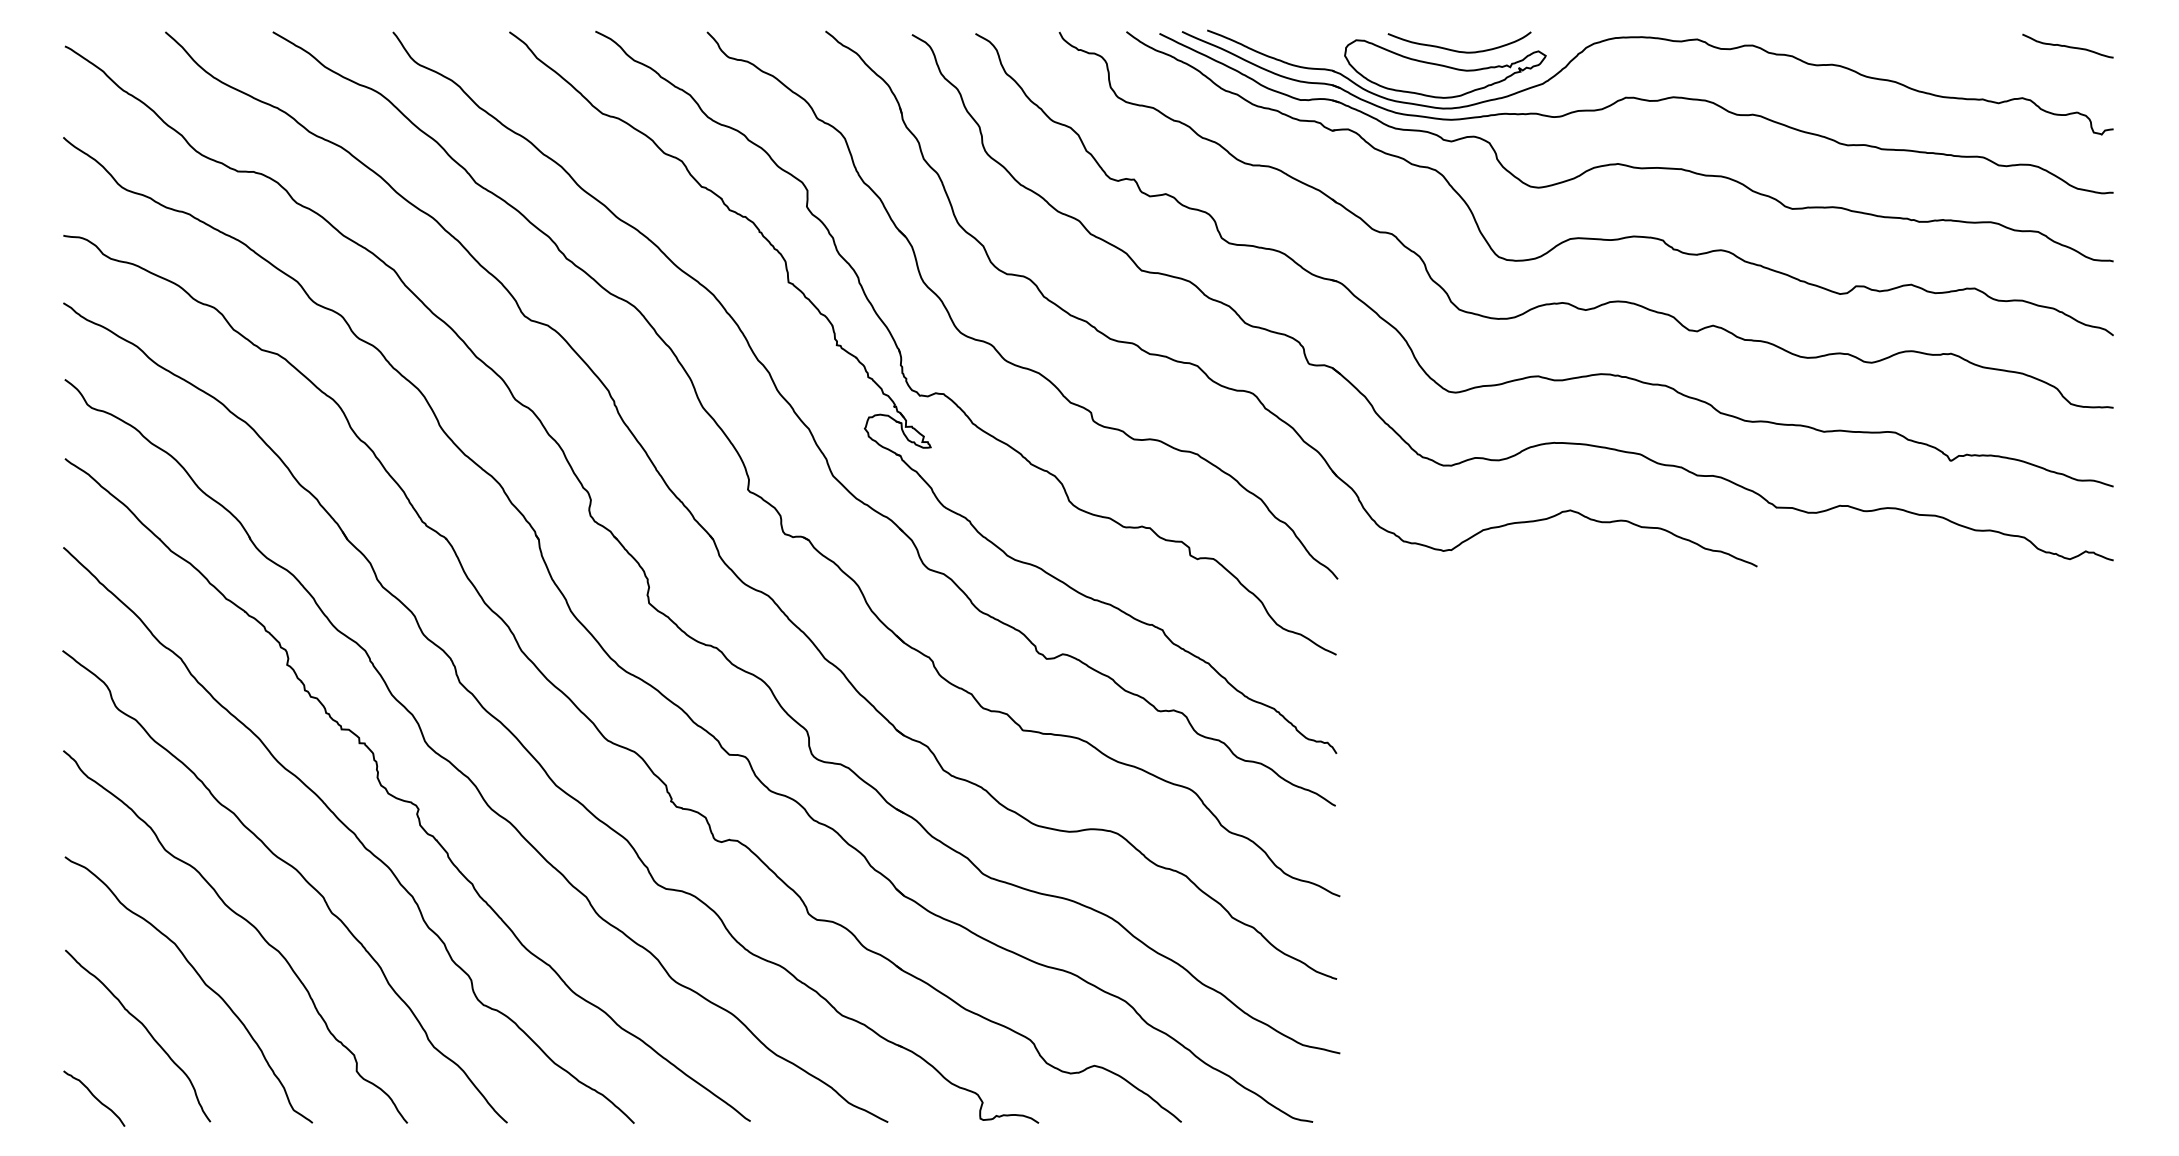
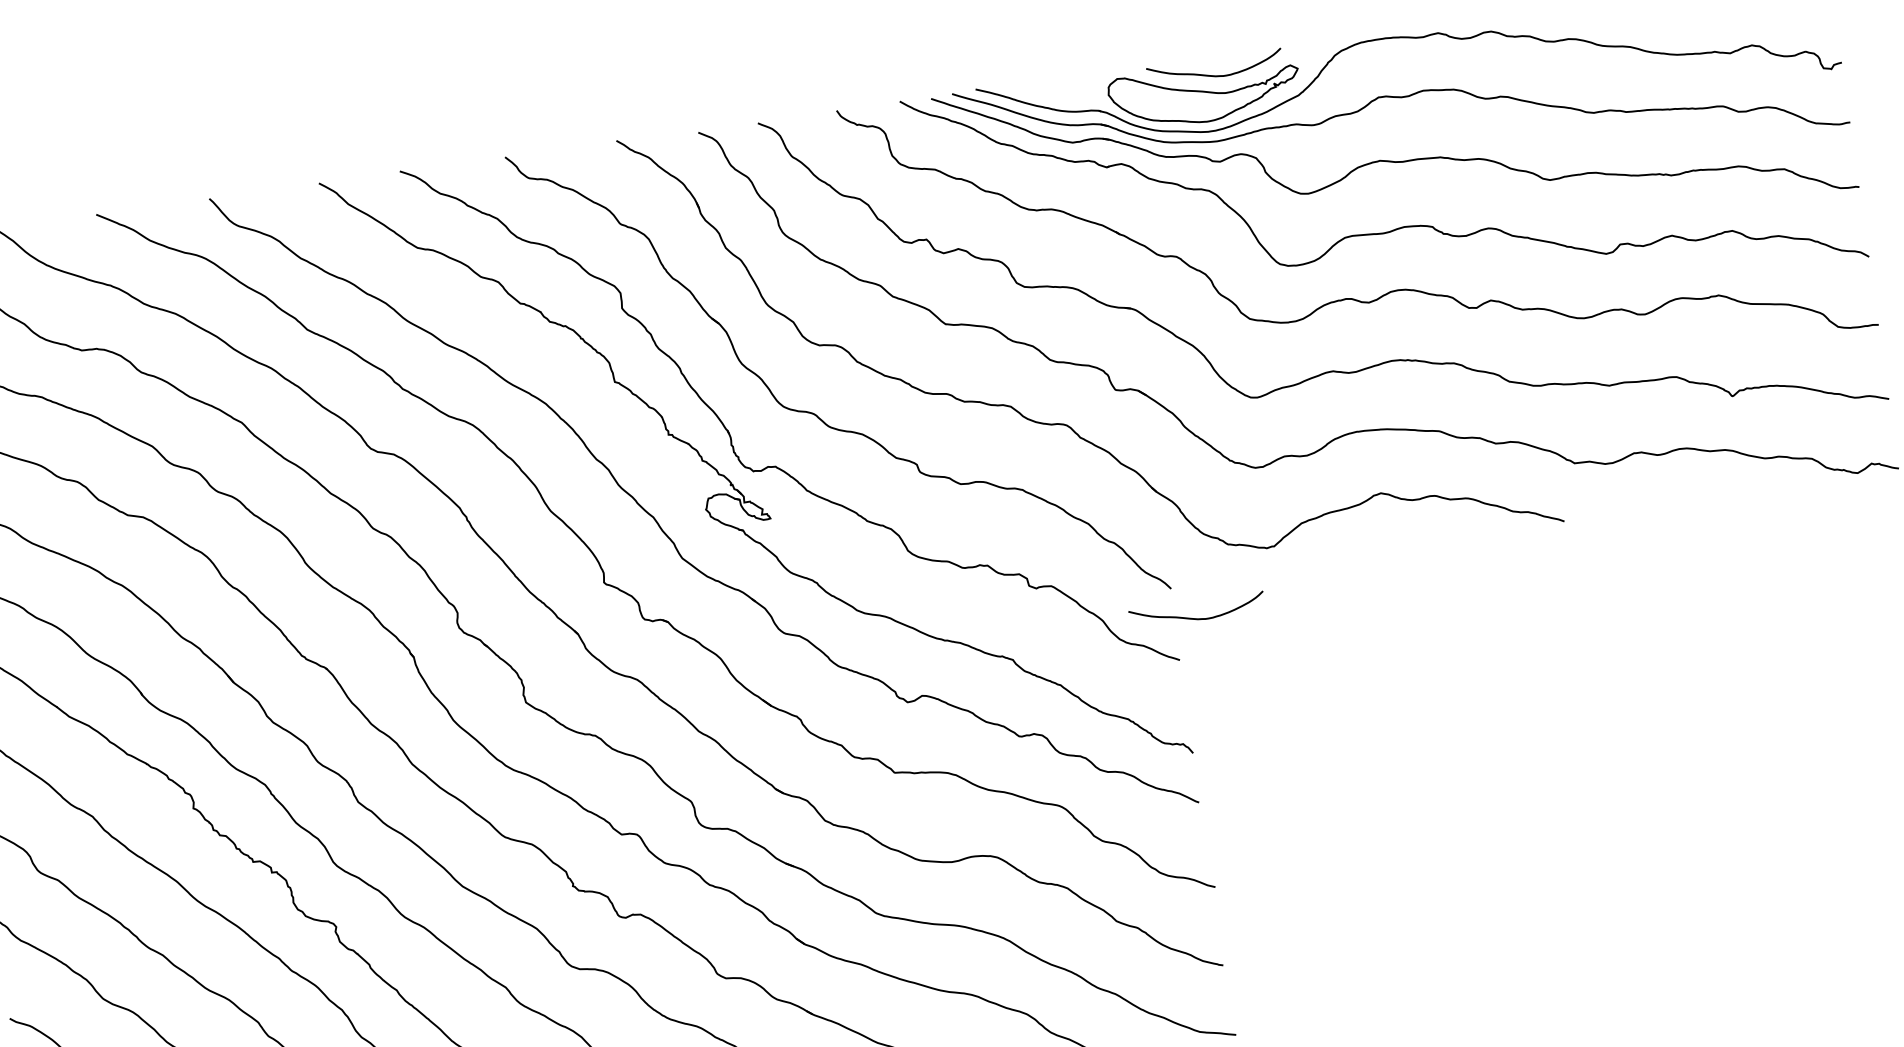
curve: (1360, 613) -> (1197, 618), added

